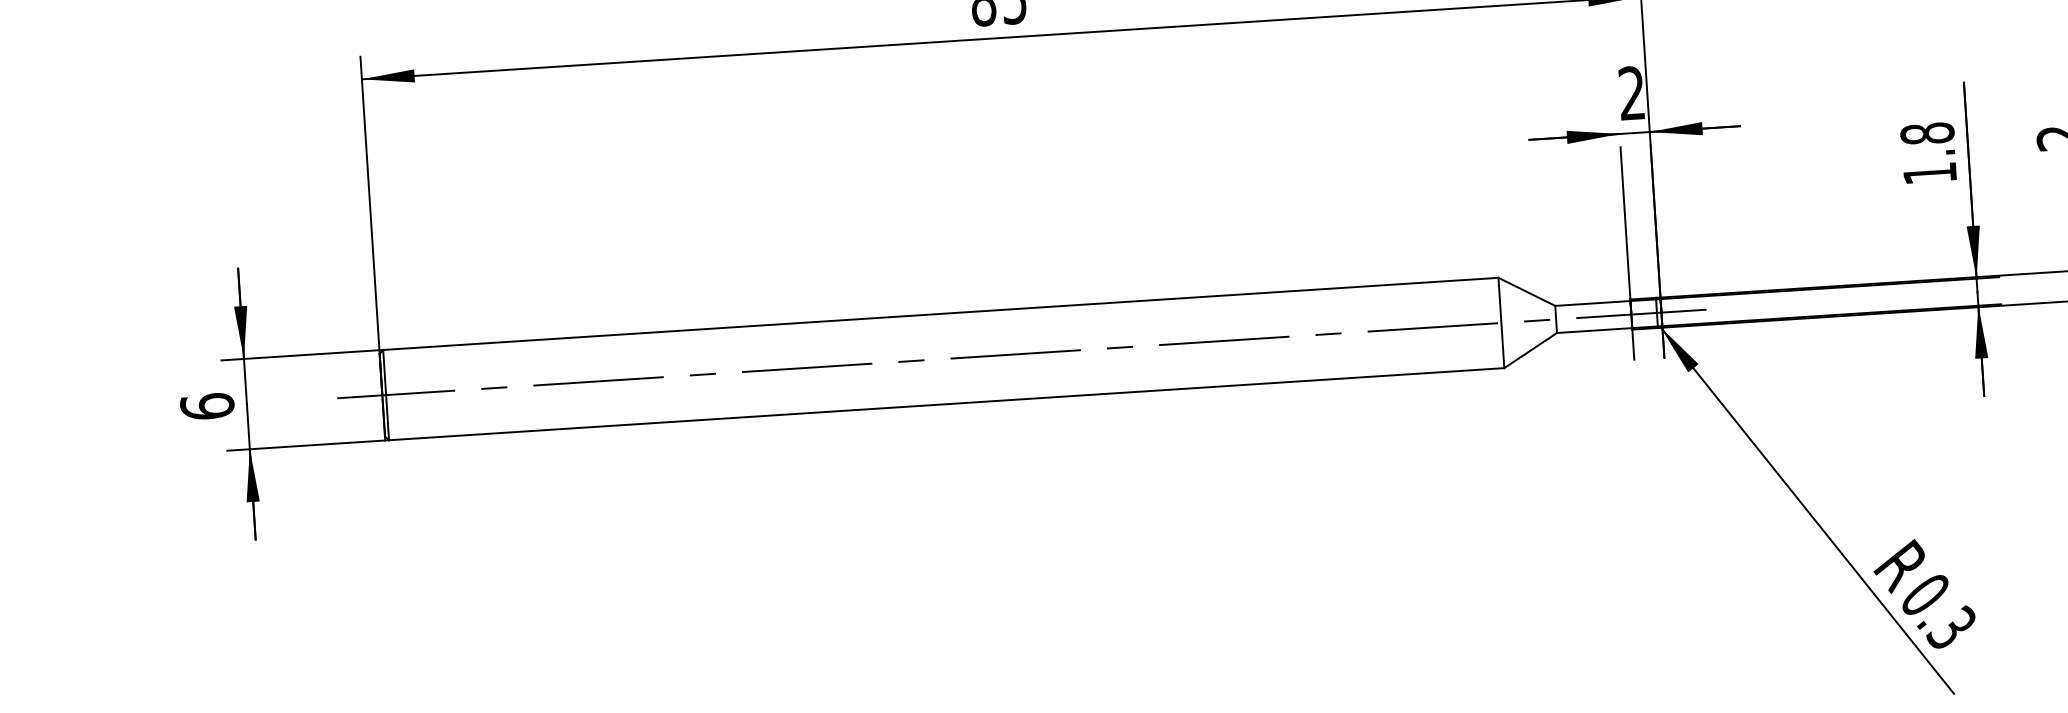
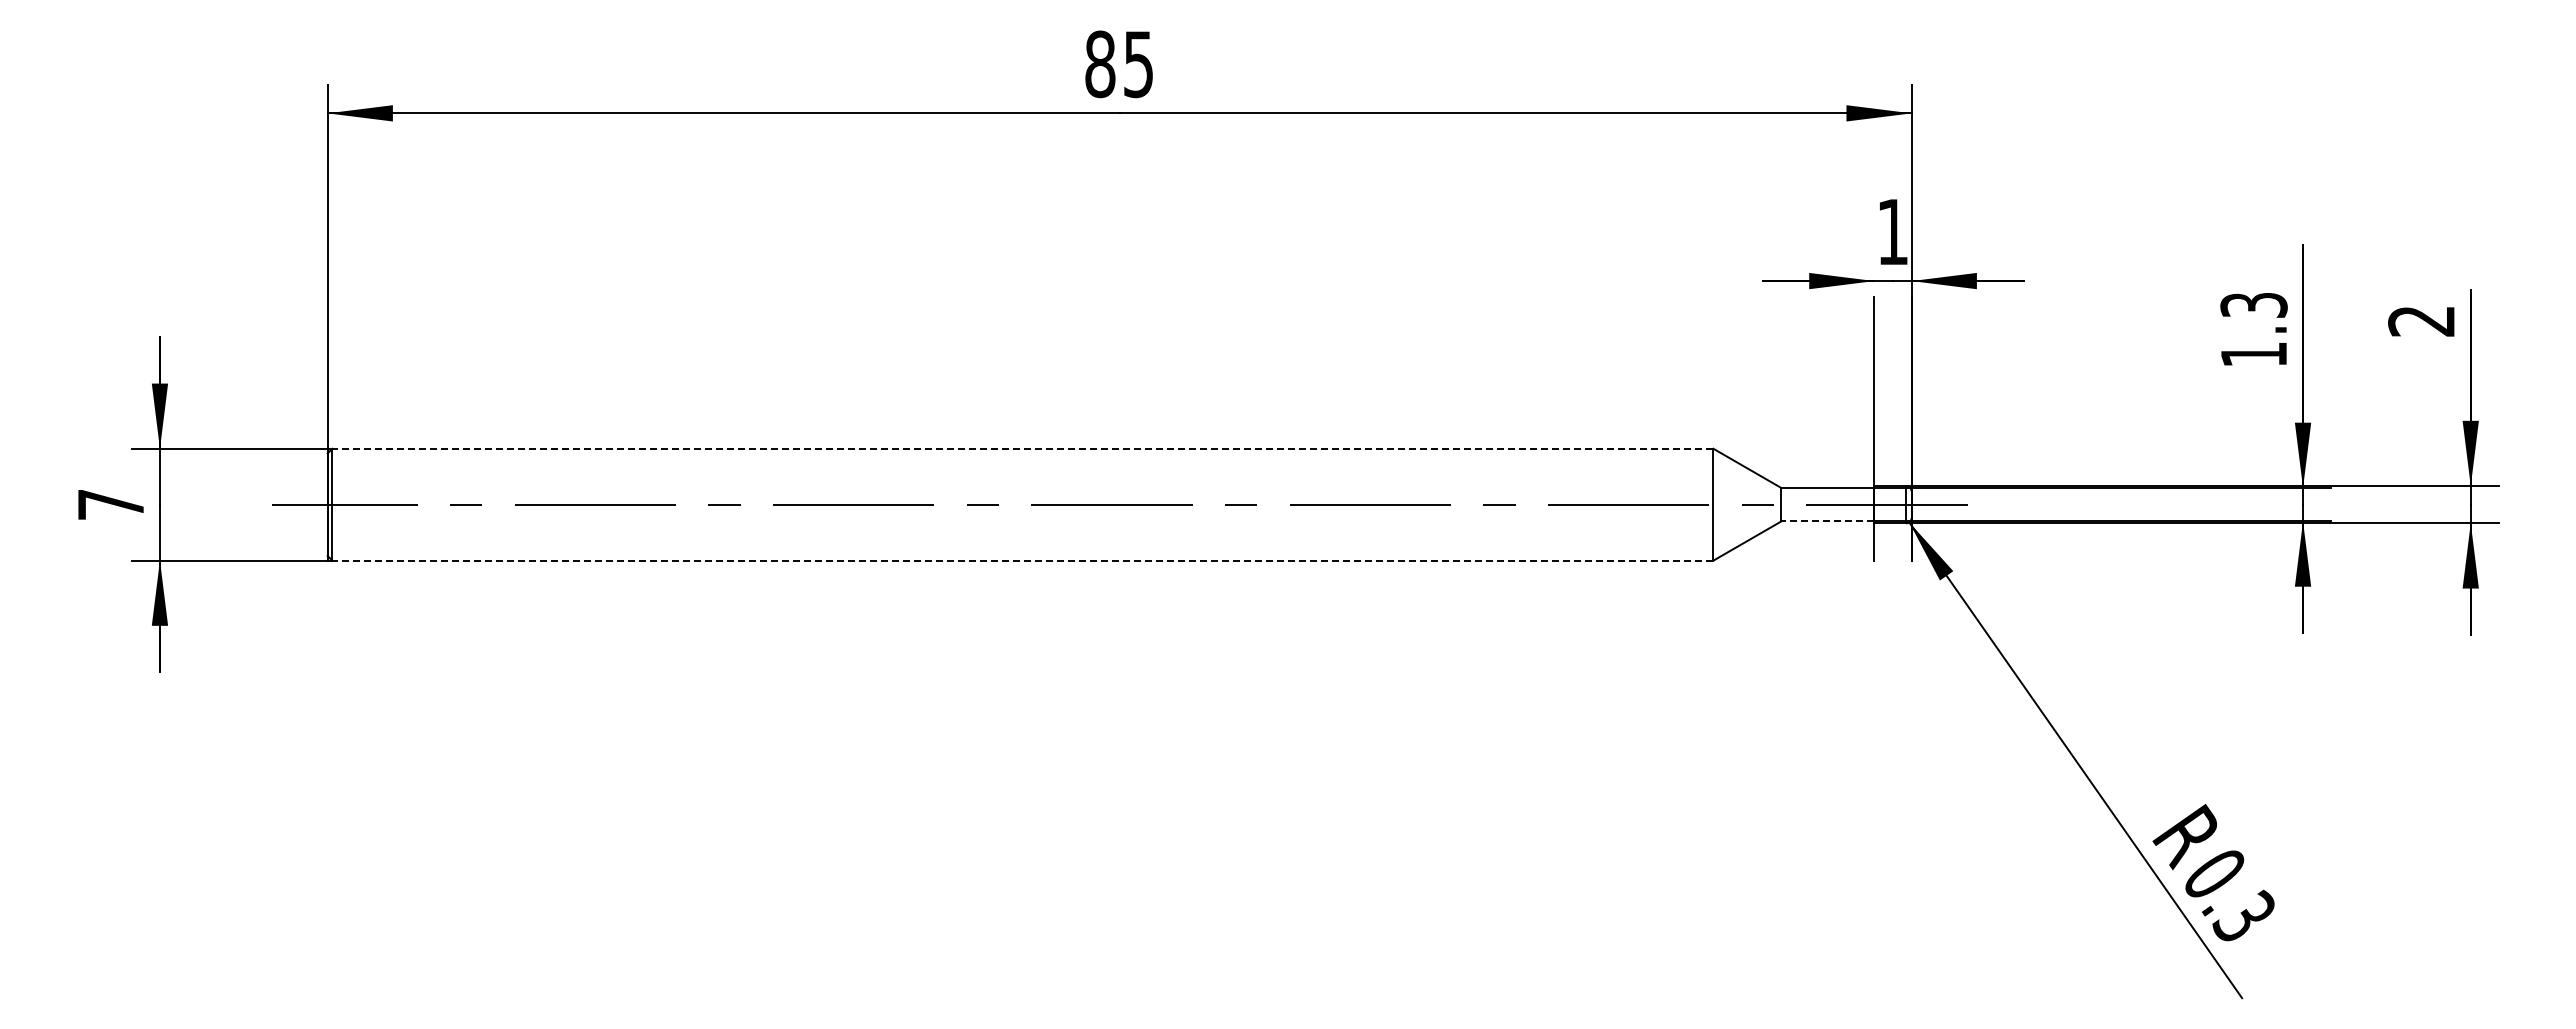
text: (1631, 93) -> (1892, 231), 2 -> 1
text: (1927, 133) -> (2253, 305), 1.8 -> 1.3
line: (940, 313) -> (1022, 448), solid -> dashed
line: (1594, 330) -> (1827, 521), solid -> dashed
line: (946, 404) -> (1022, 560), solid -> dashed
text: (206, 406) -> (110, 504), 6 -> 7

